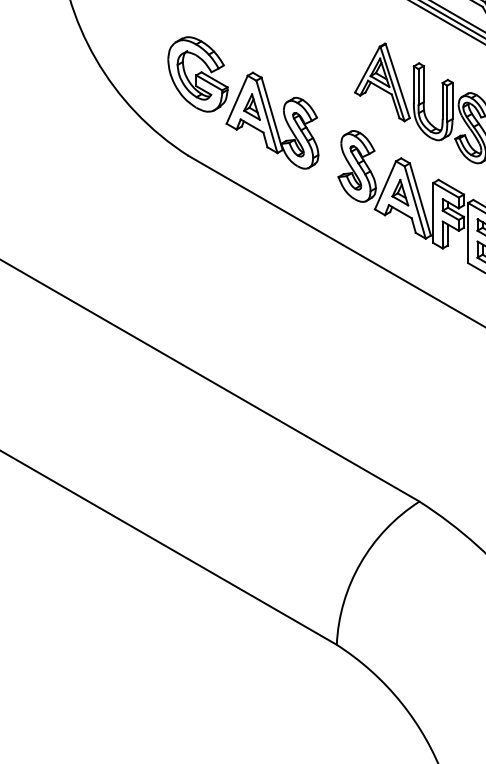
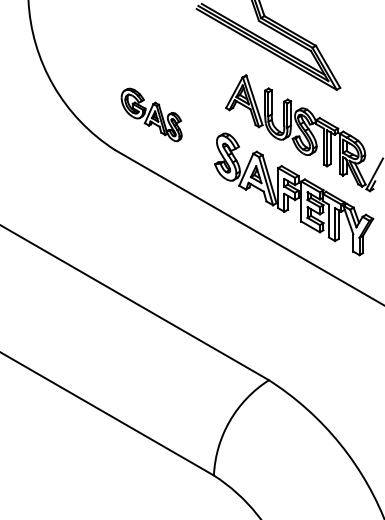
part: (243, 102) -> (151, 114), size x0.6

